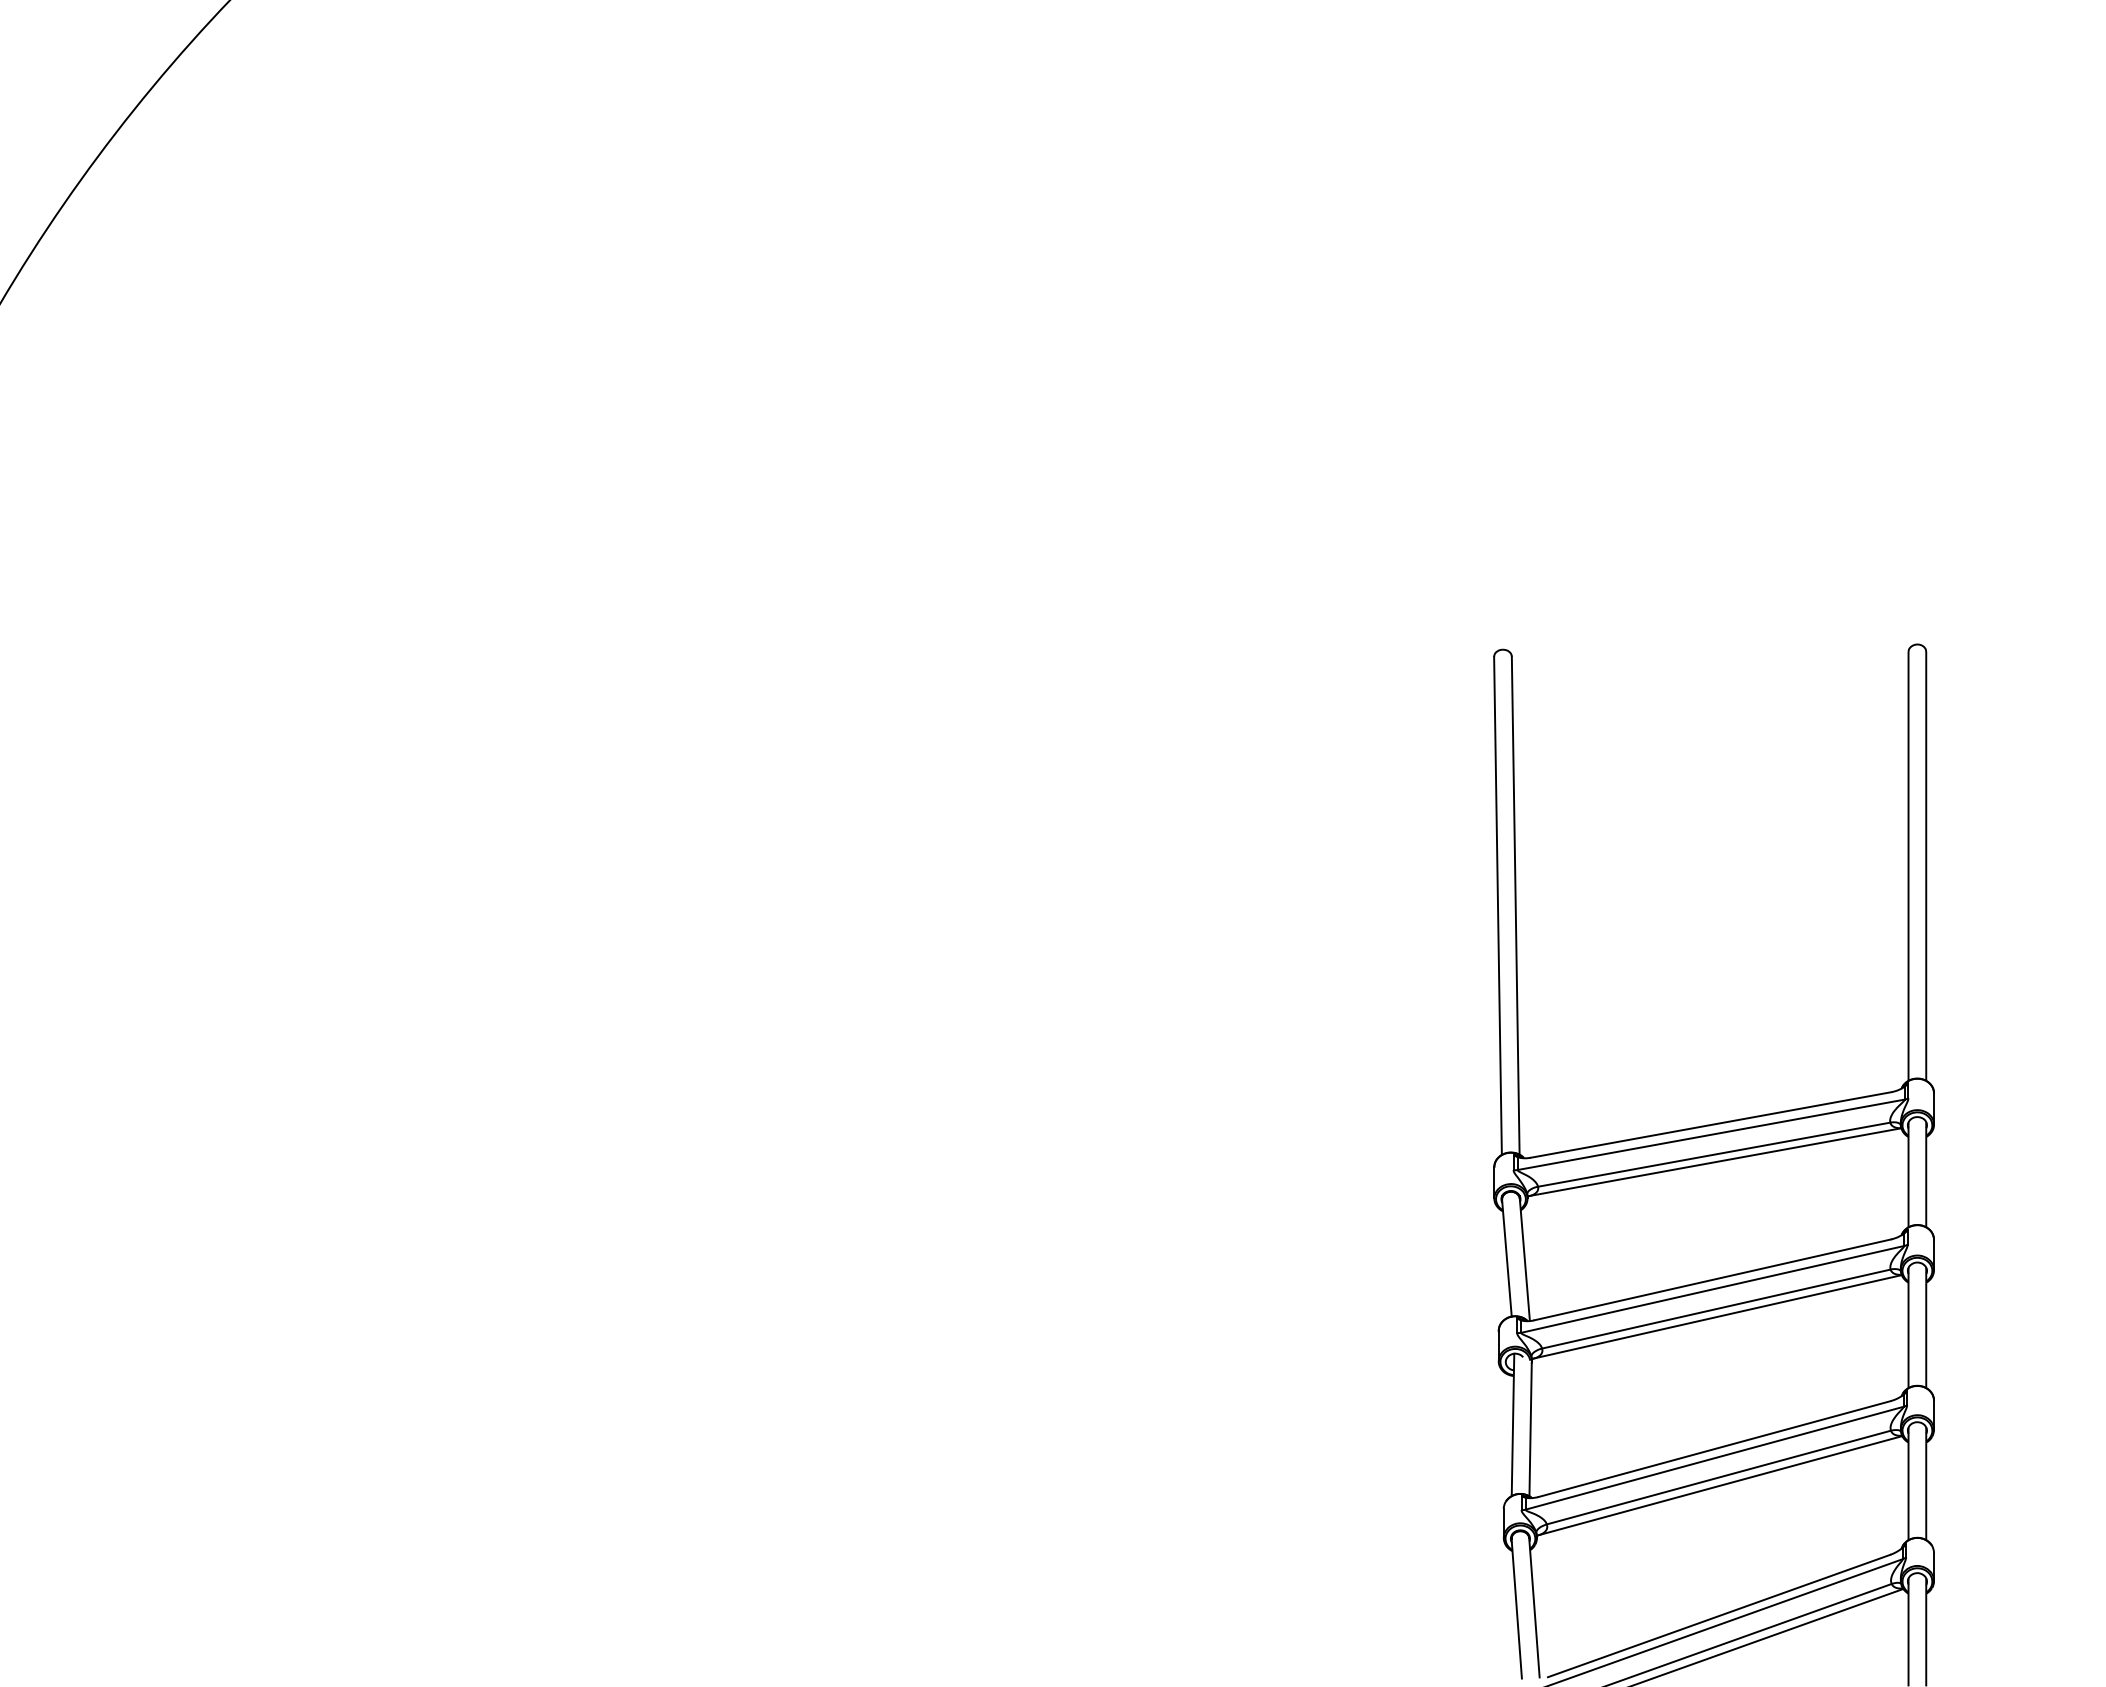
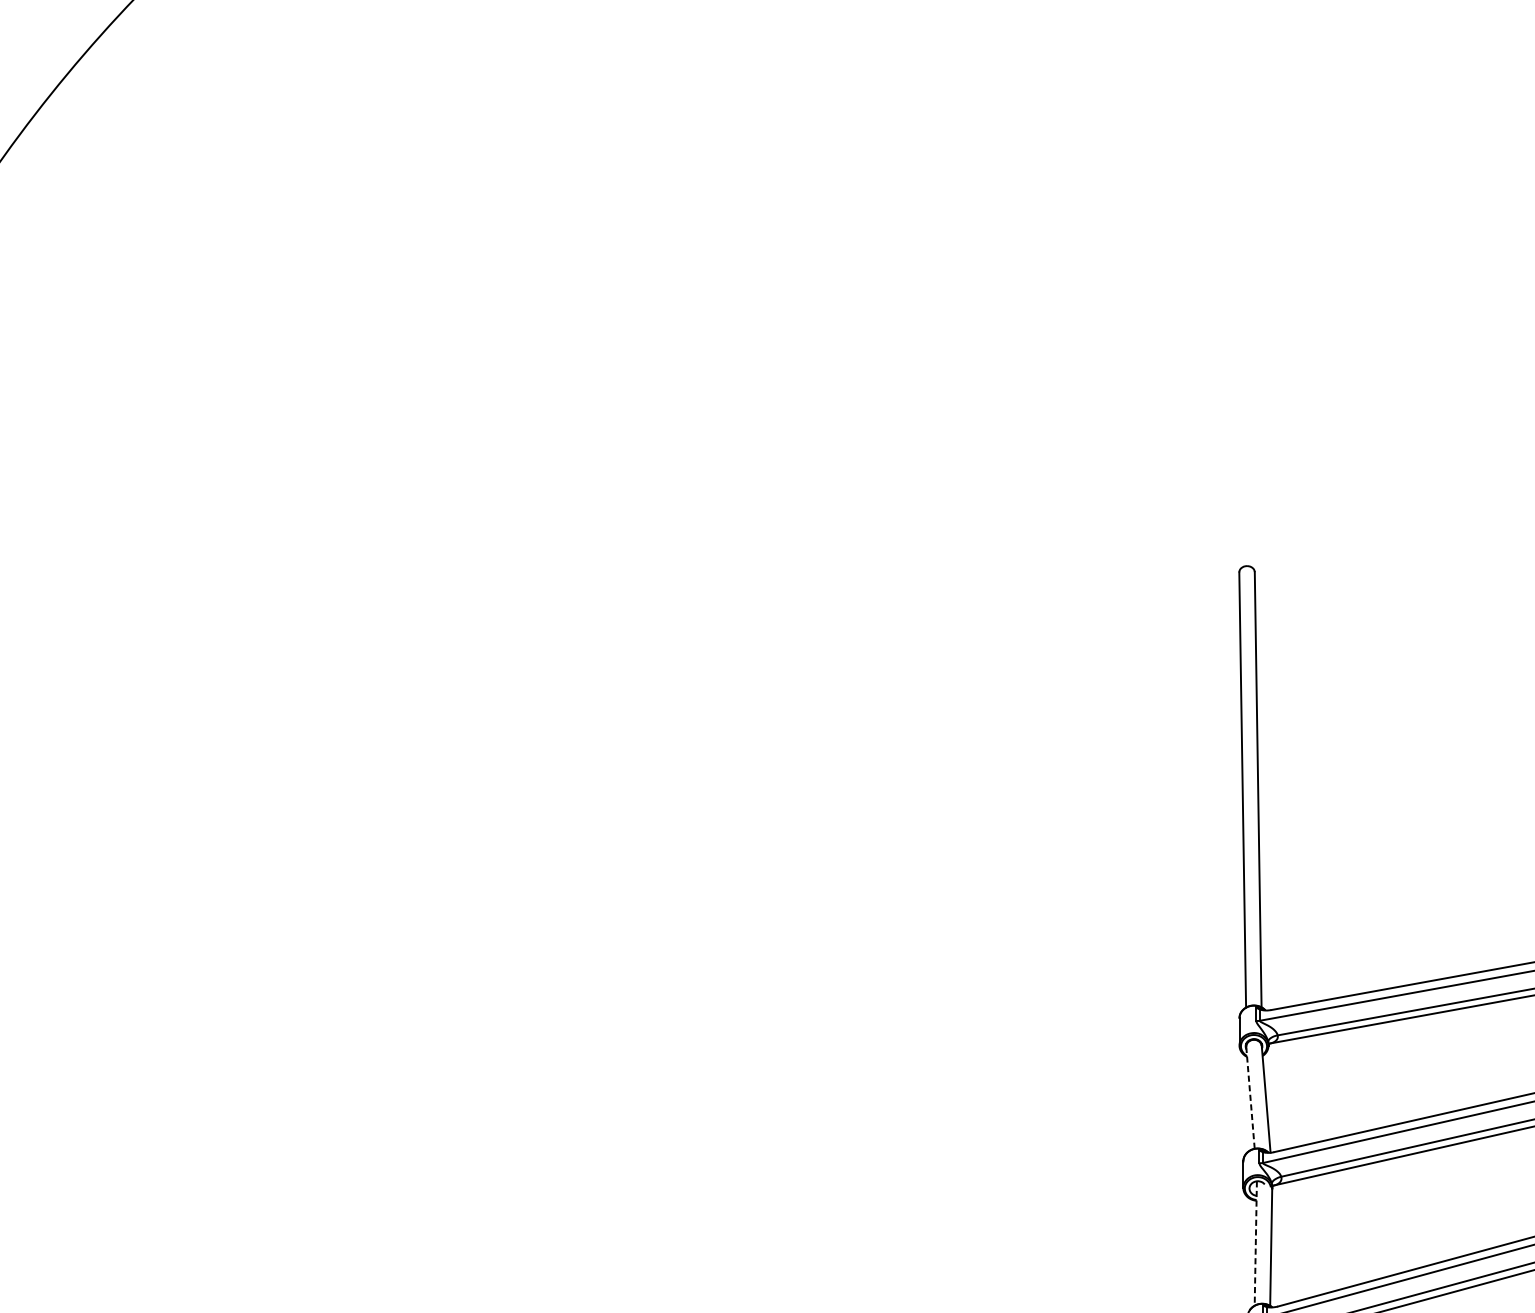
line: (1506, 1258) -> (1250, 1098), solid -> dashed
line: (1513, 1425) -> (1256, 1243), solid -> dashed

